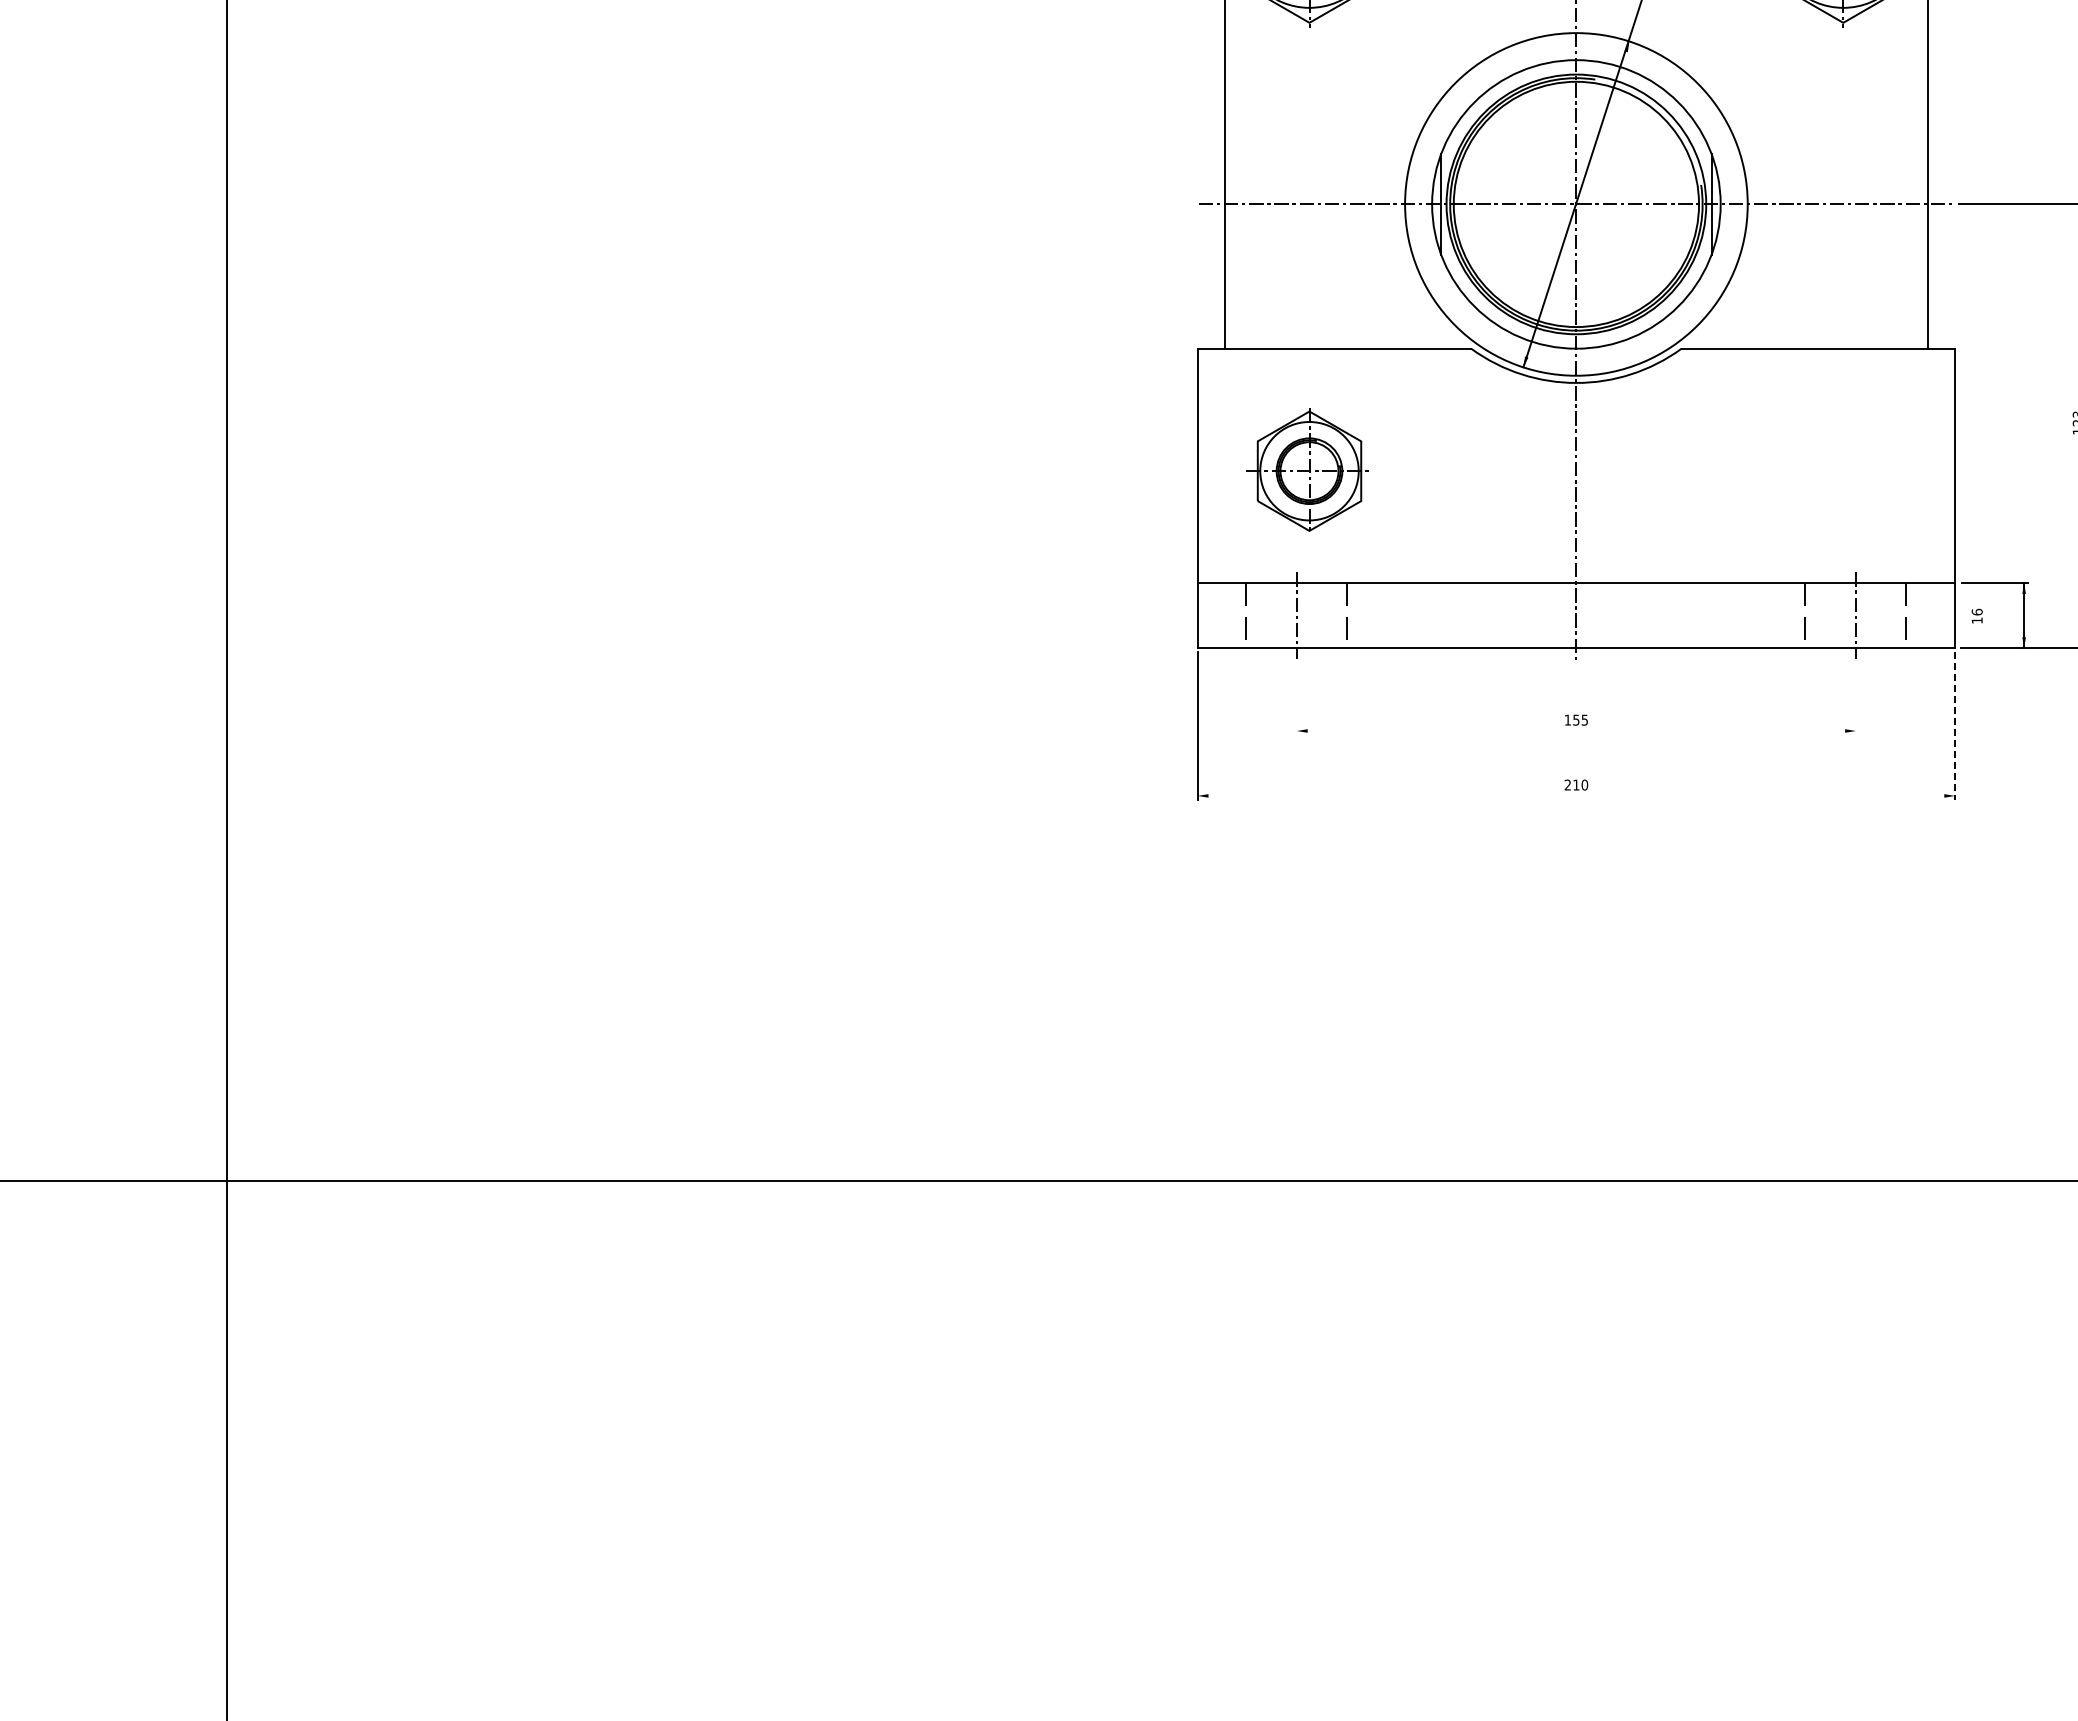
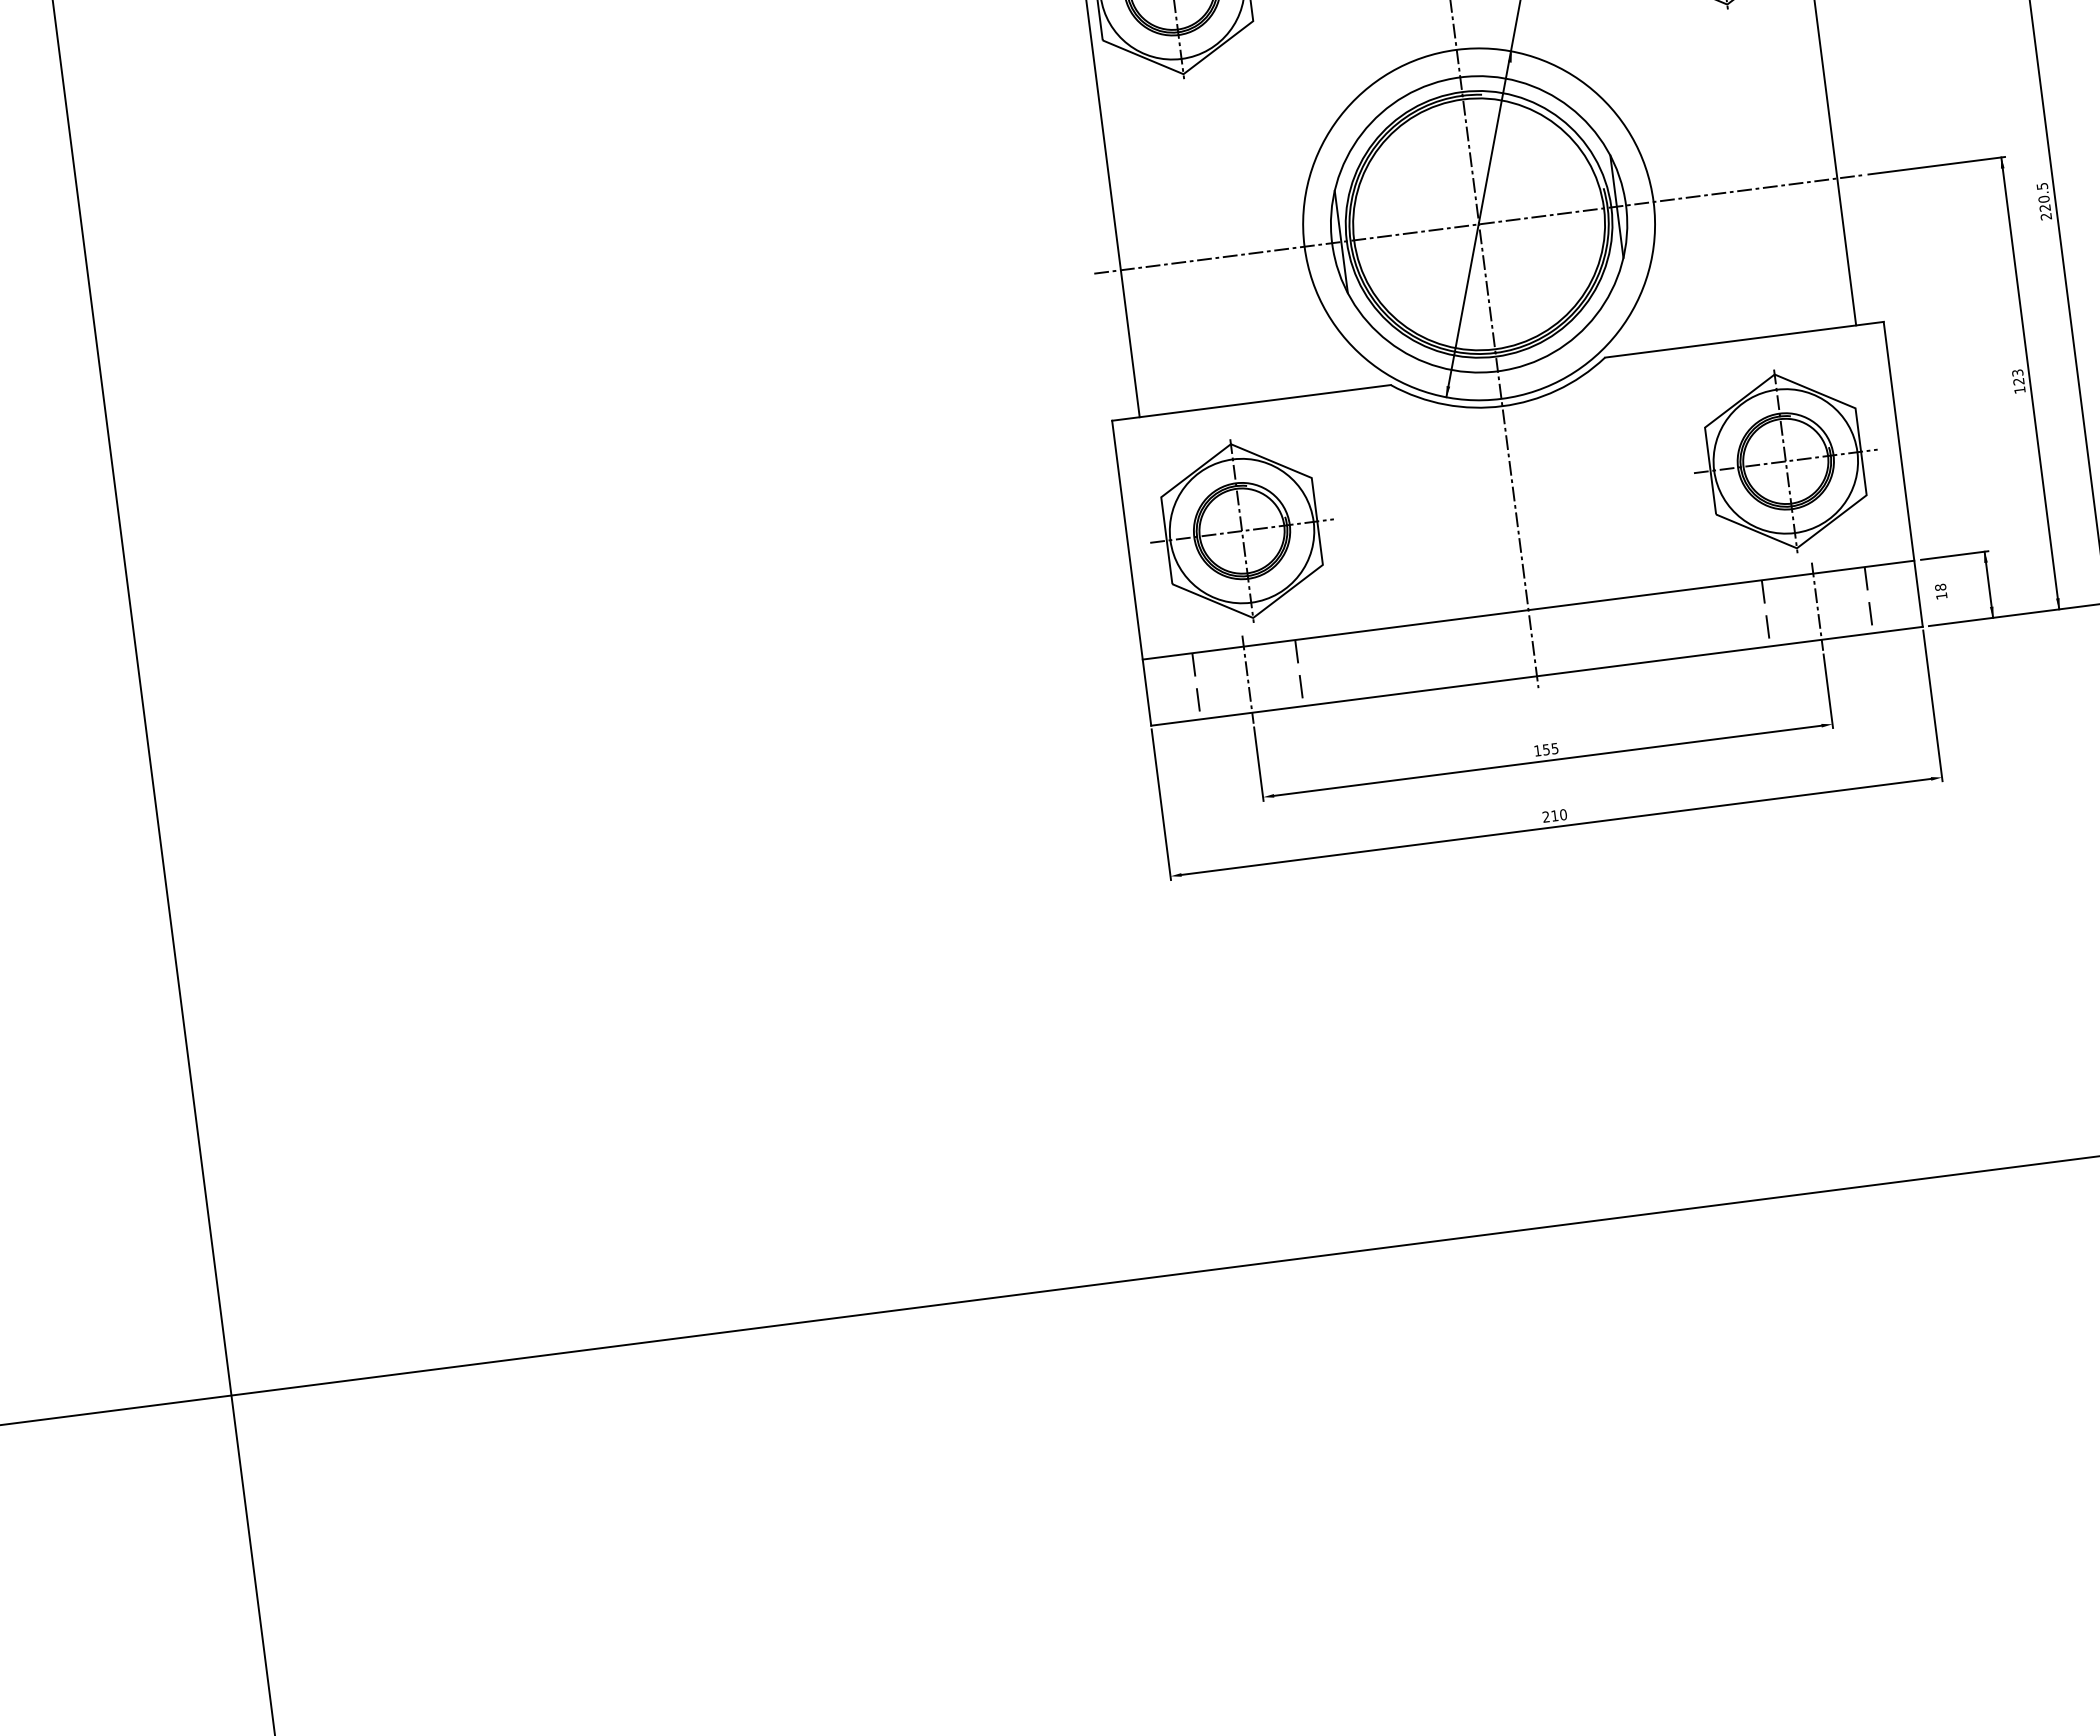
part: (1309, 470) -> (1241, 530), size x1.43
part: (1842, 470) -> (1784, 460), added
text: (1976, 611) -> (1939, 586), 16 -> 18
line: (1296, 698) -> (1258, 764), added
line: (1855, 698) -> (1827, 691), added
line: (1955, 725) -> (1933, 705), dashed -> solid
line: (1576, 731) -> (1547, 761), added
line: (1576, 795) -> (1556, 826), added

